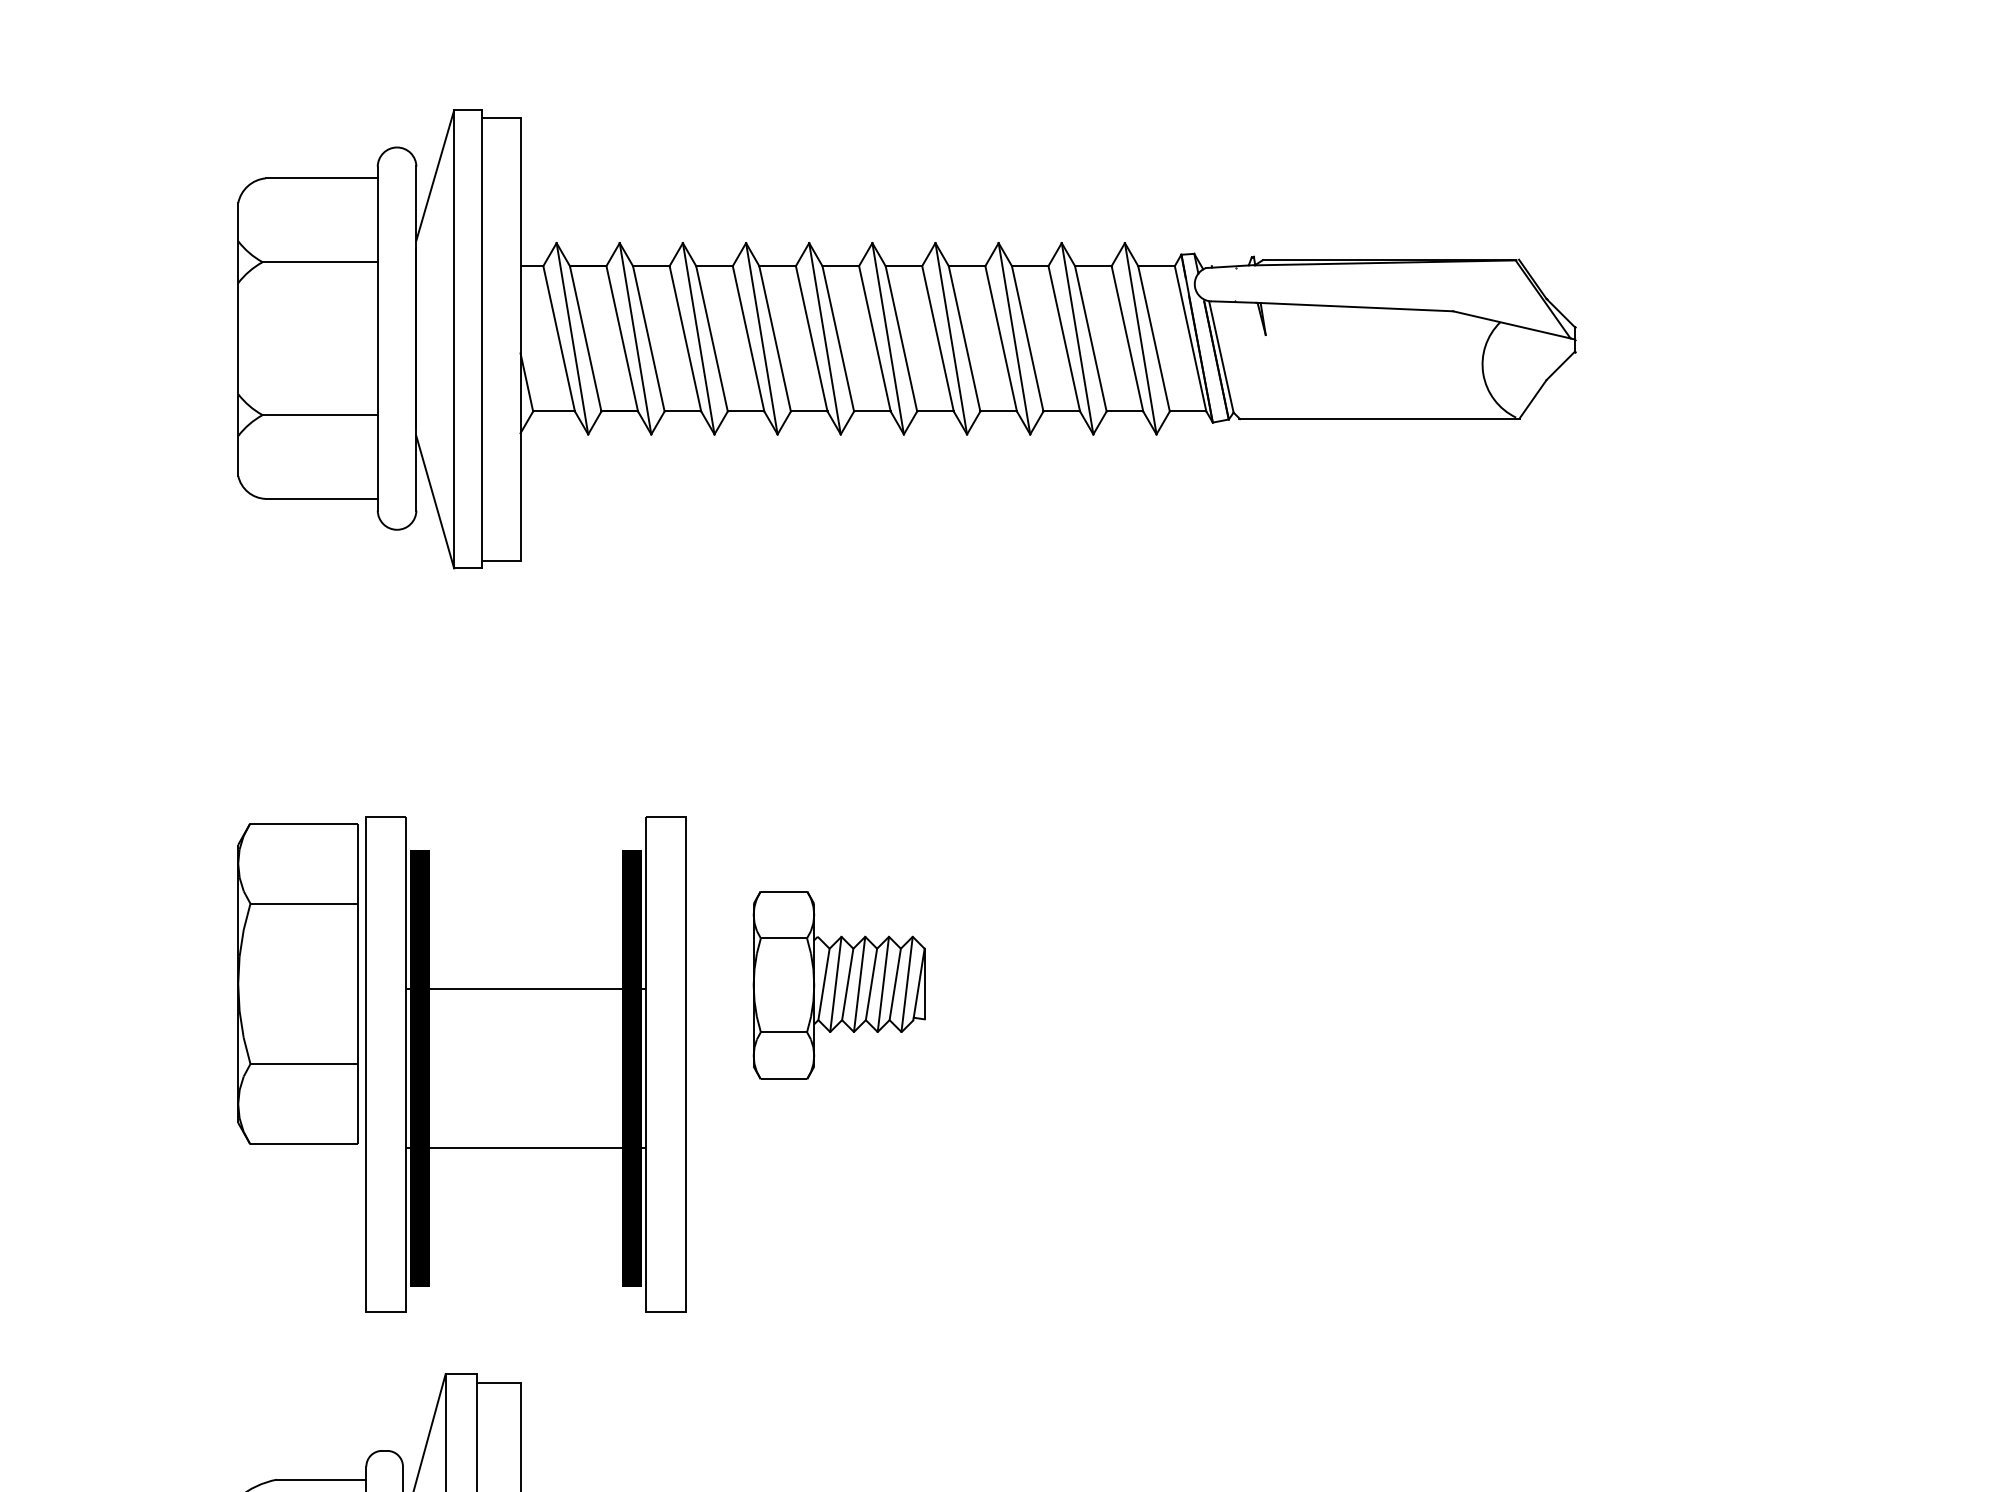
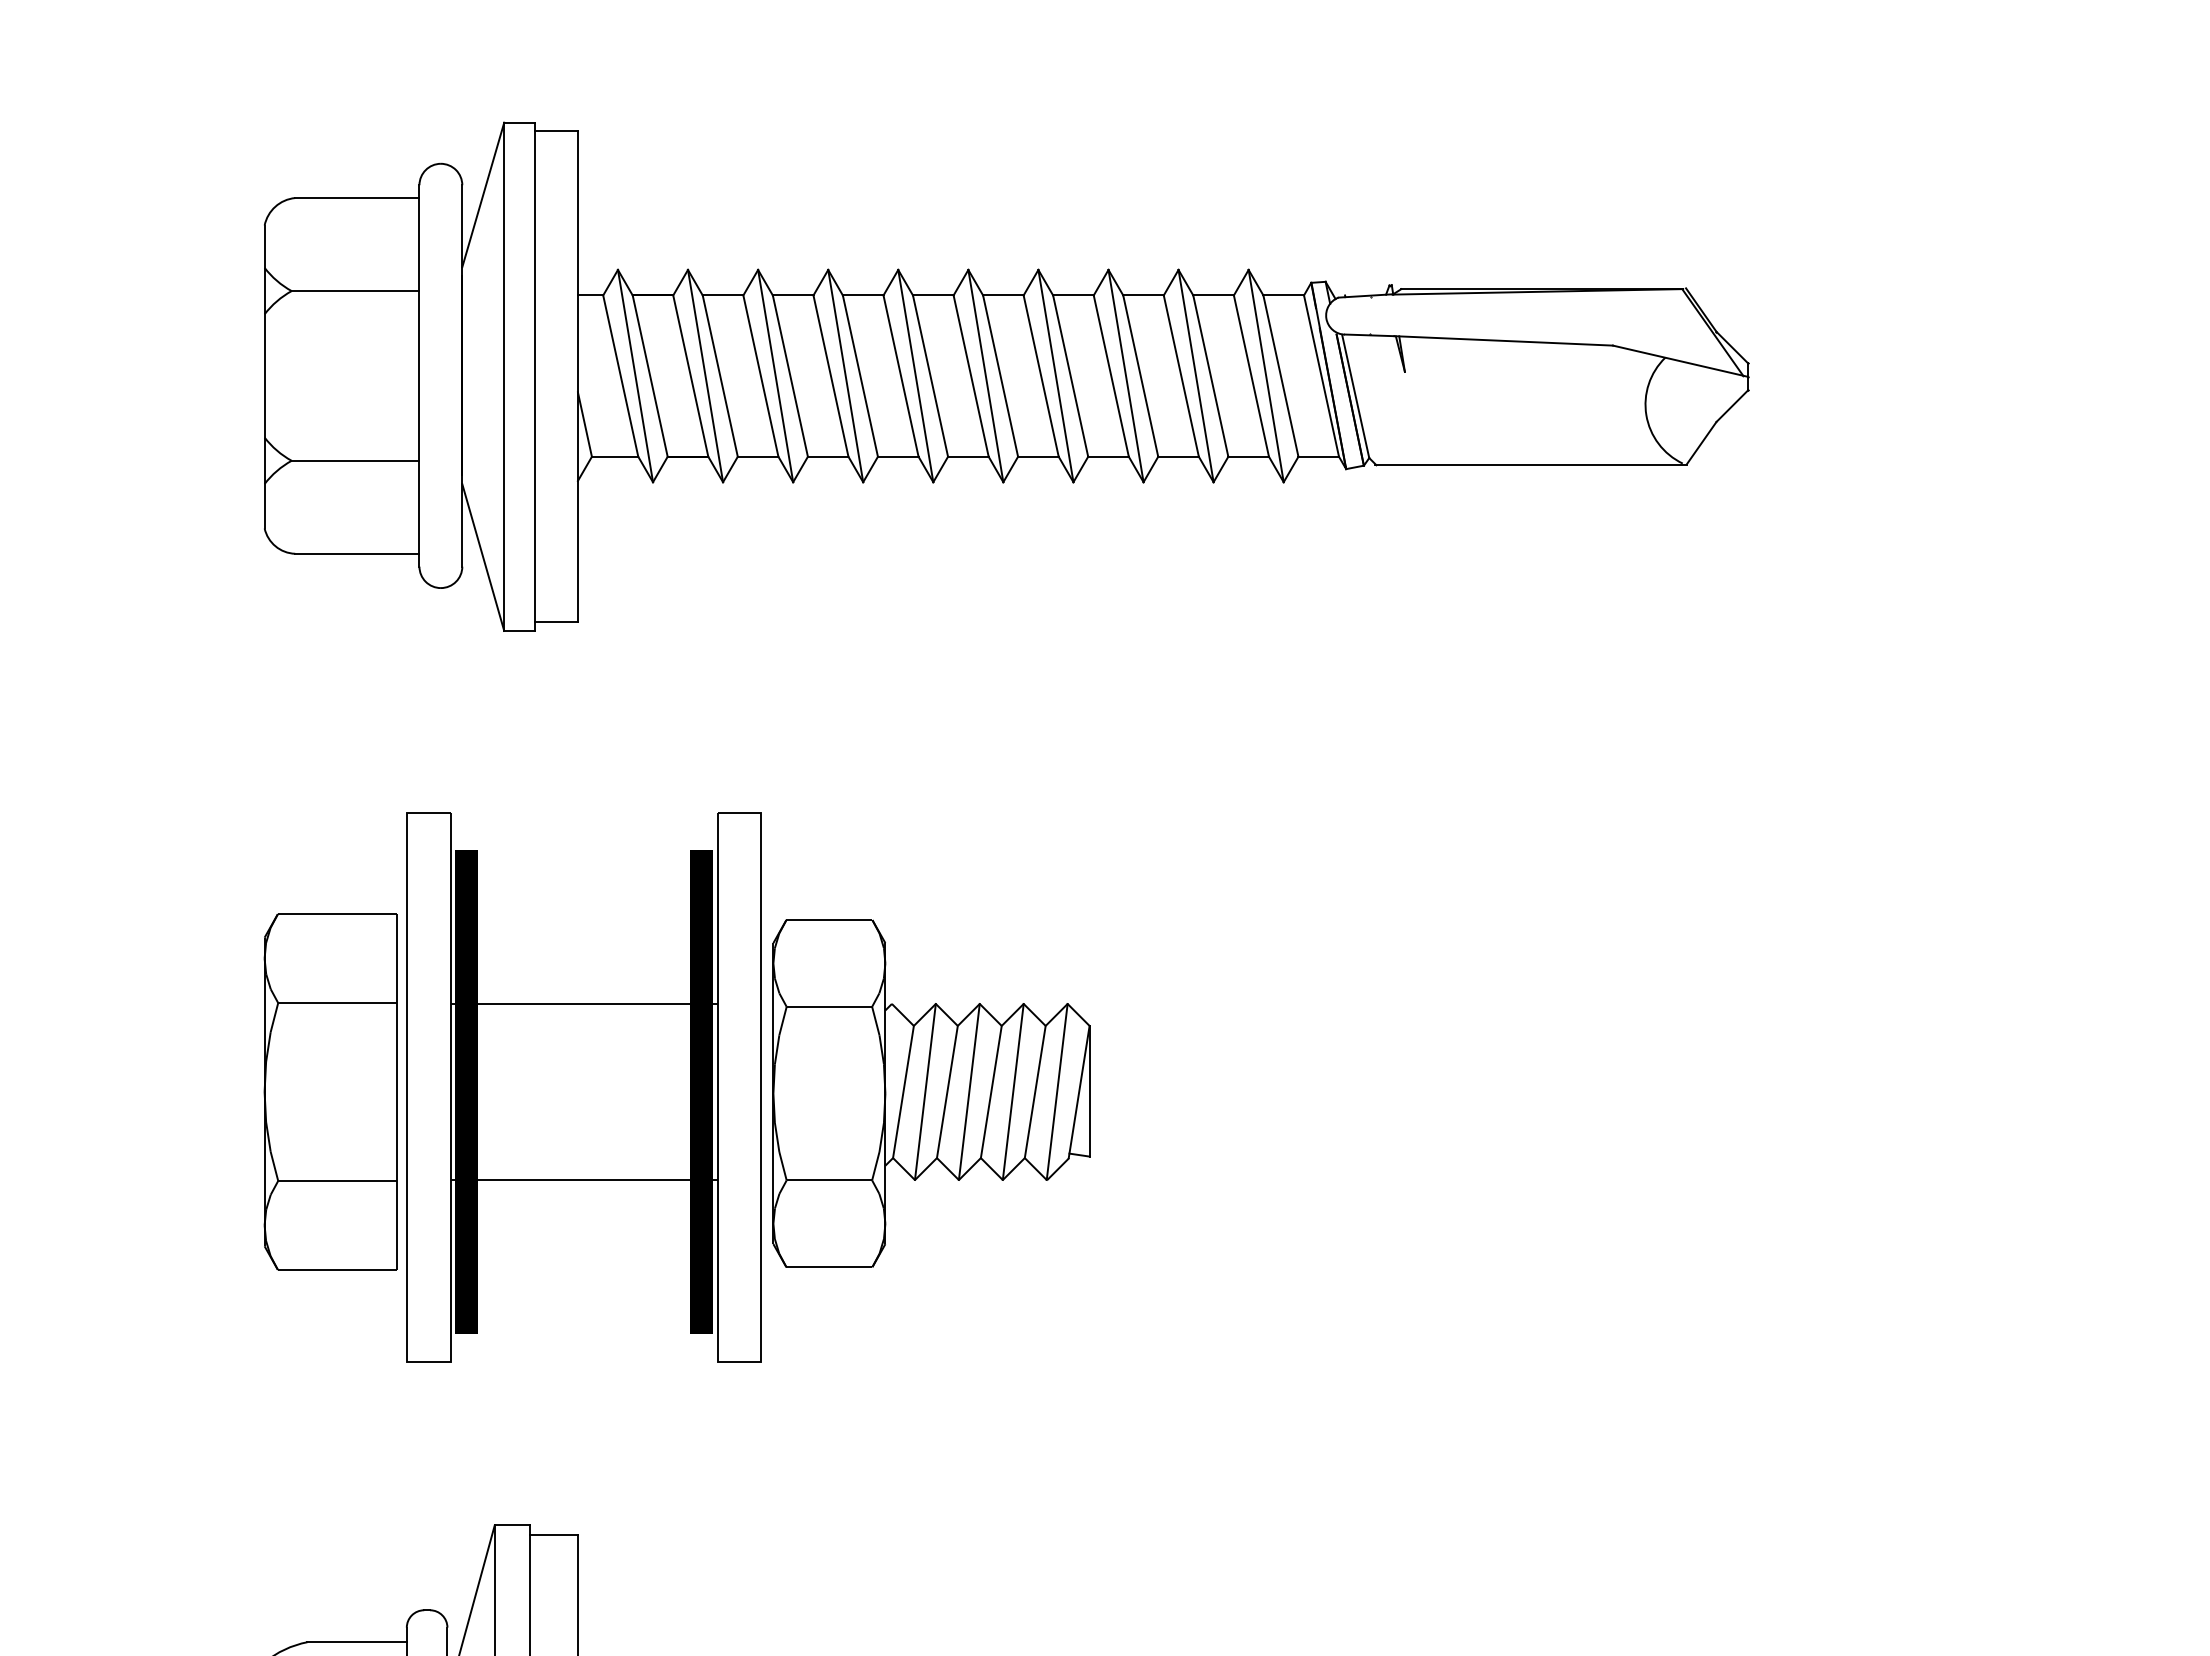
part: (839, 985) -> (931, 1093), size x1.67
part: (525, 1064) -> (583, 1087), moved

